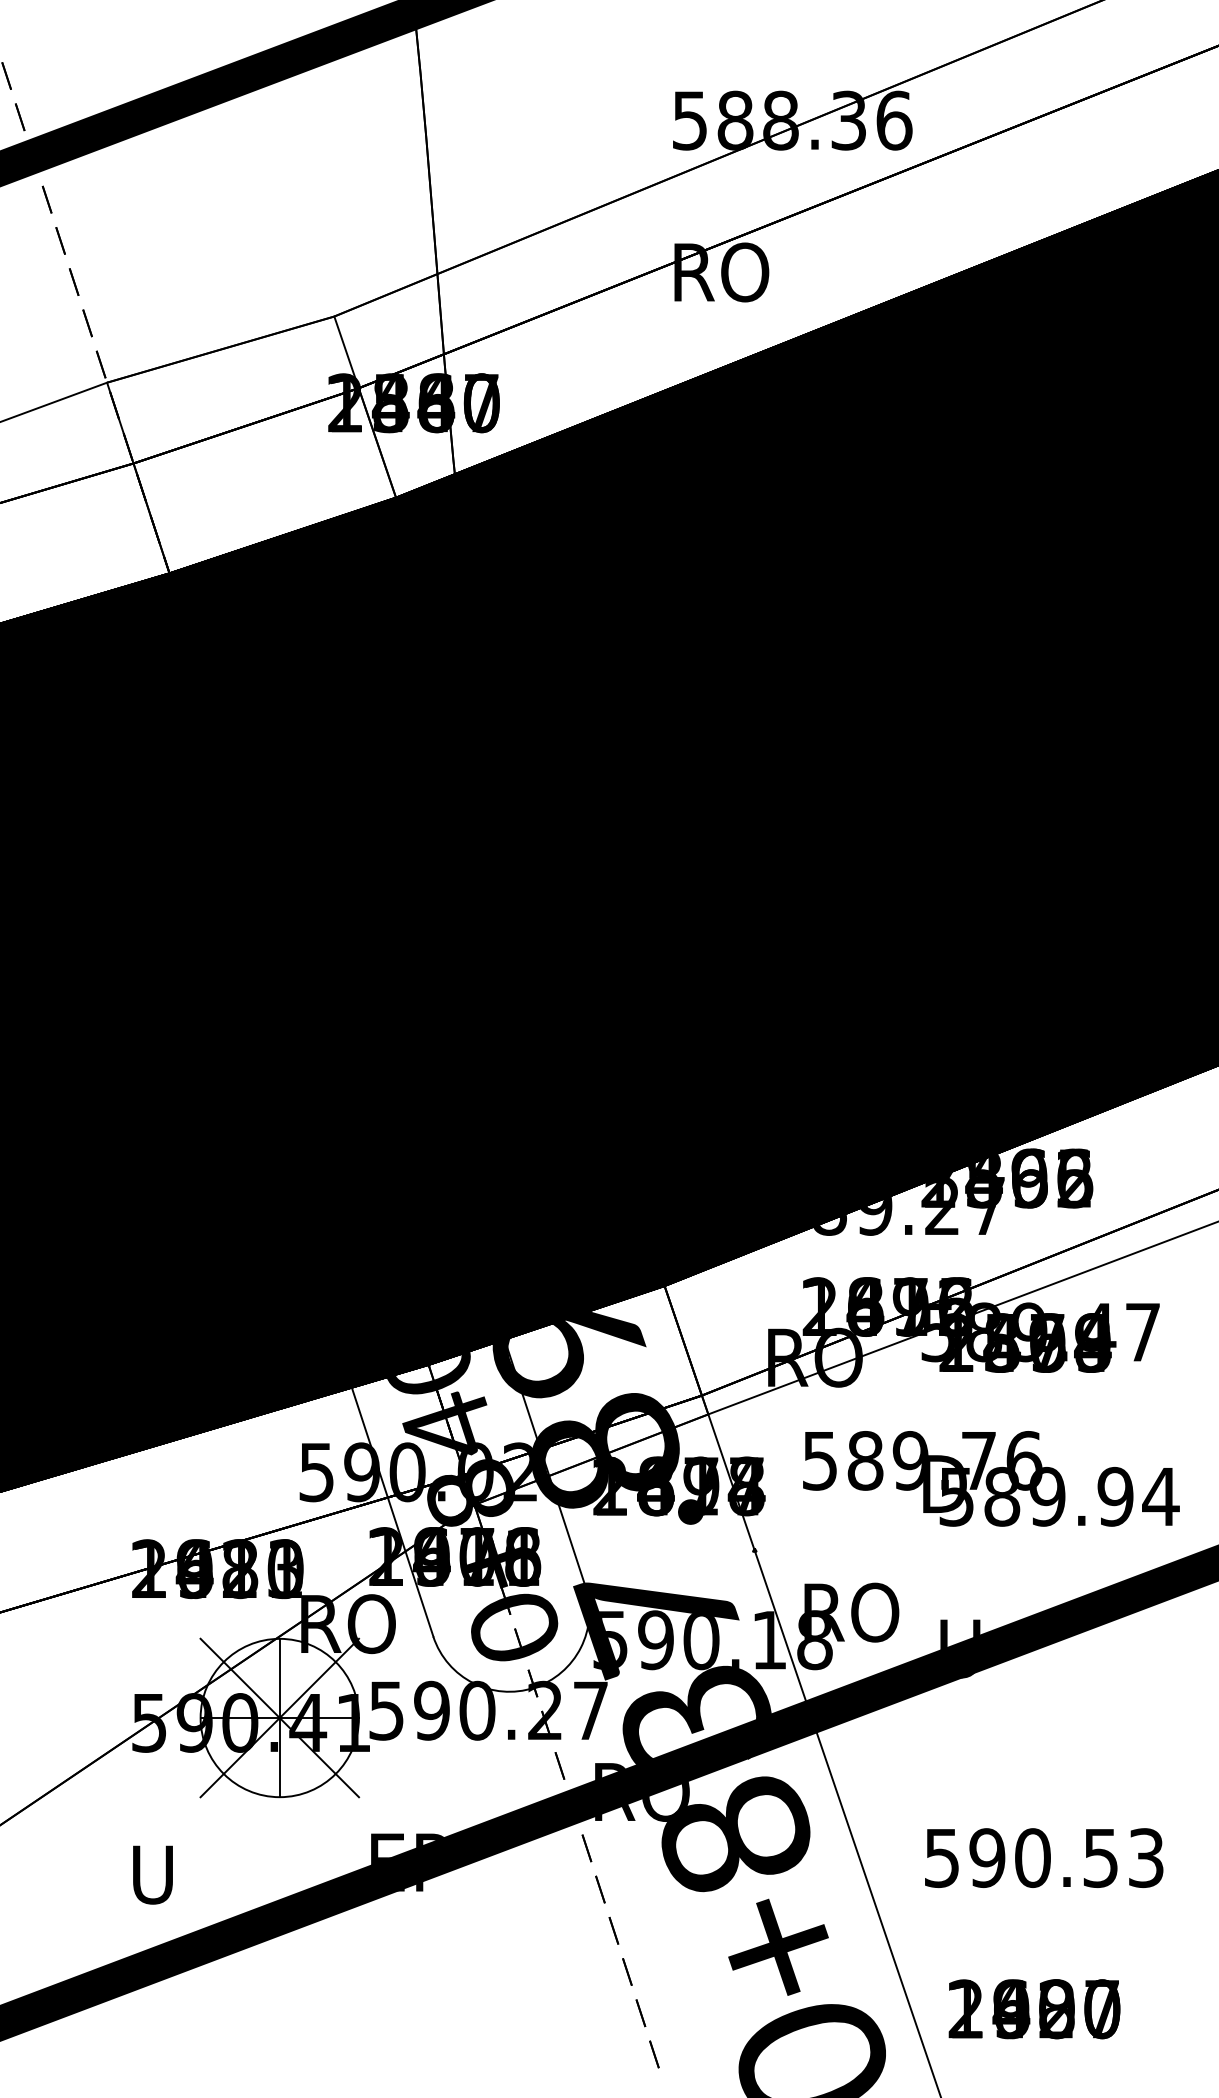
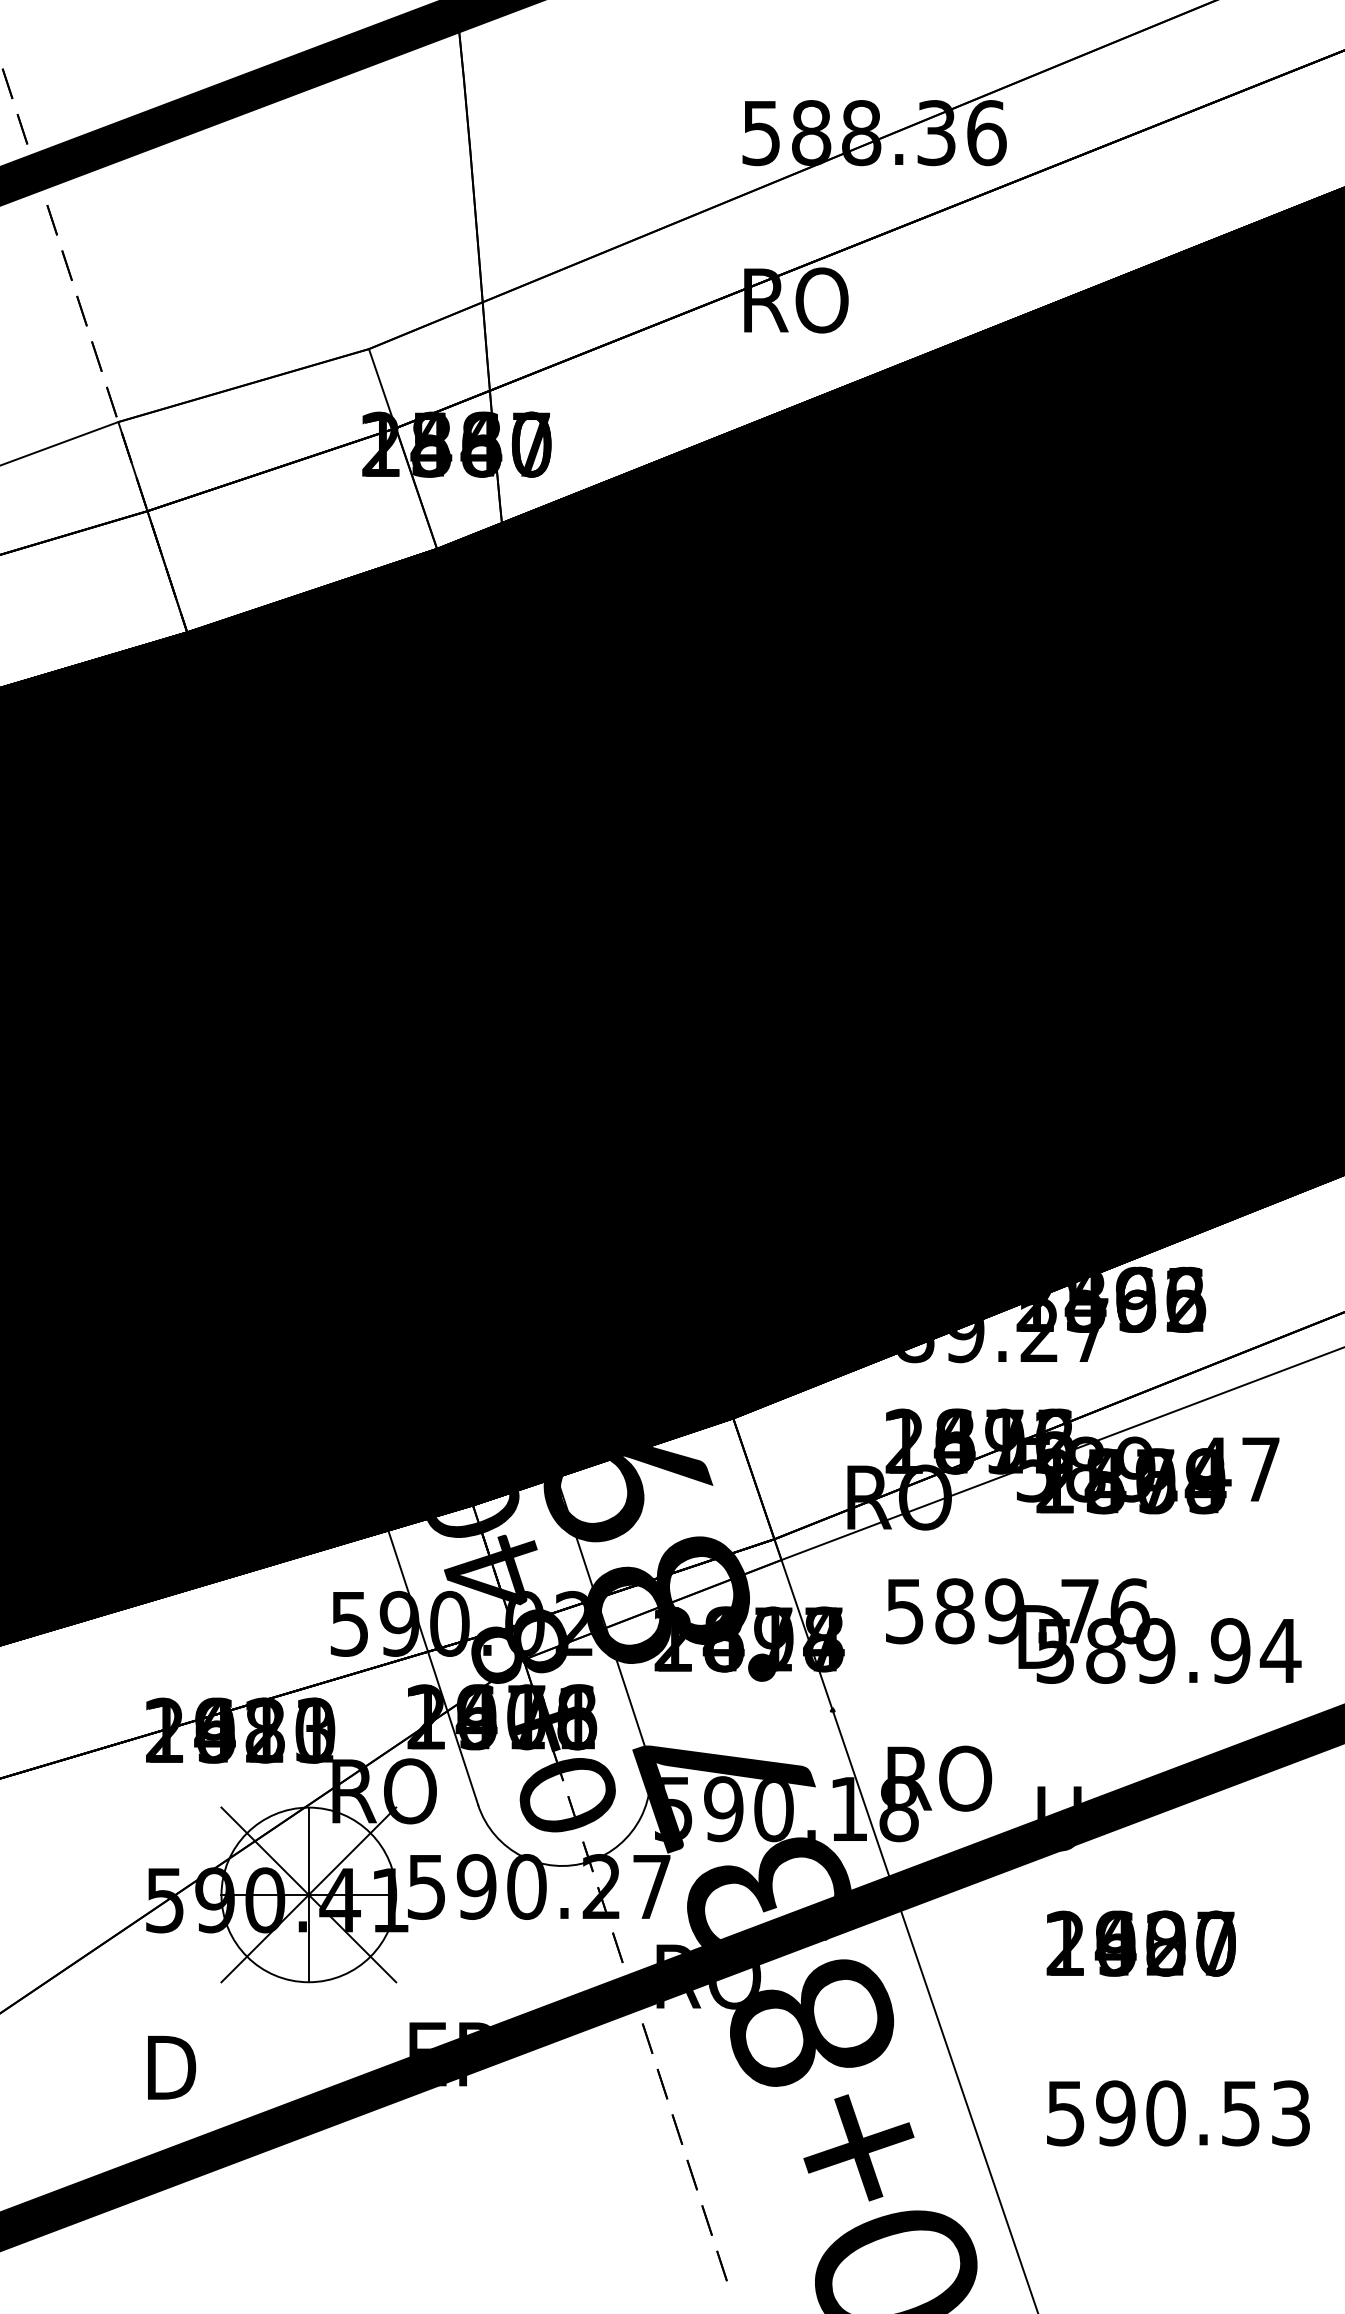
text: (1044, 1857) -> (1178, 2112), moved
text: (155, 1874) -> (171, 2067), U -> D
text: (1034, 2009) -> (1141, 1943), moved

